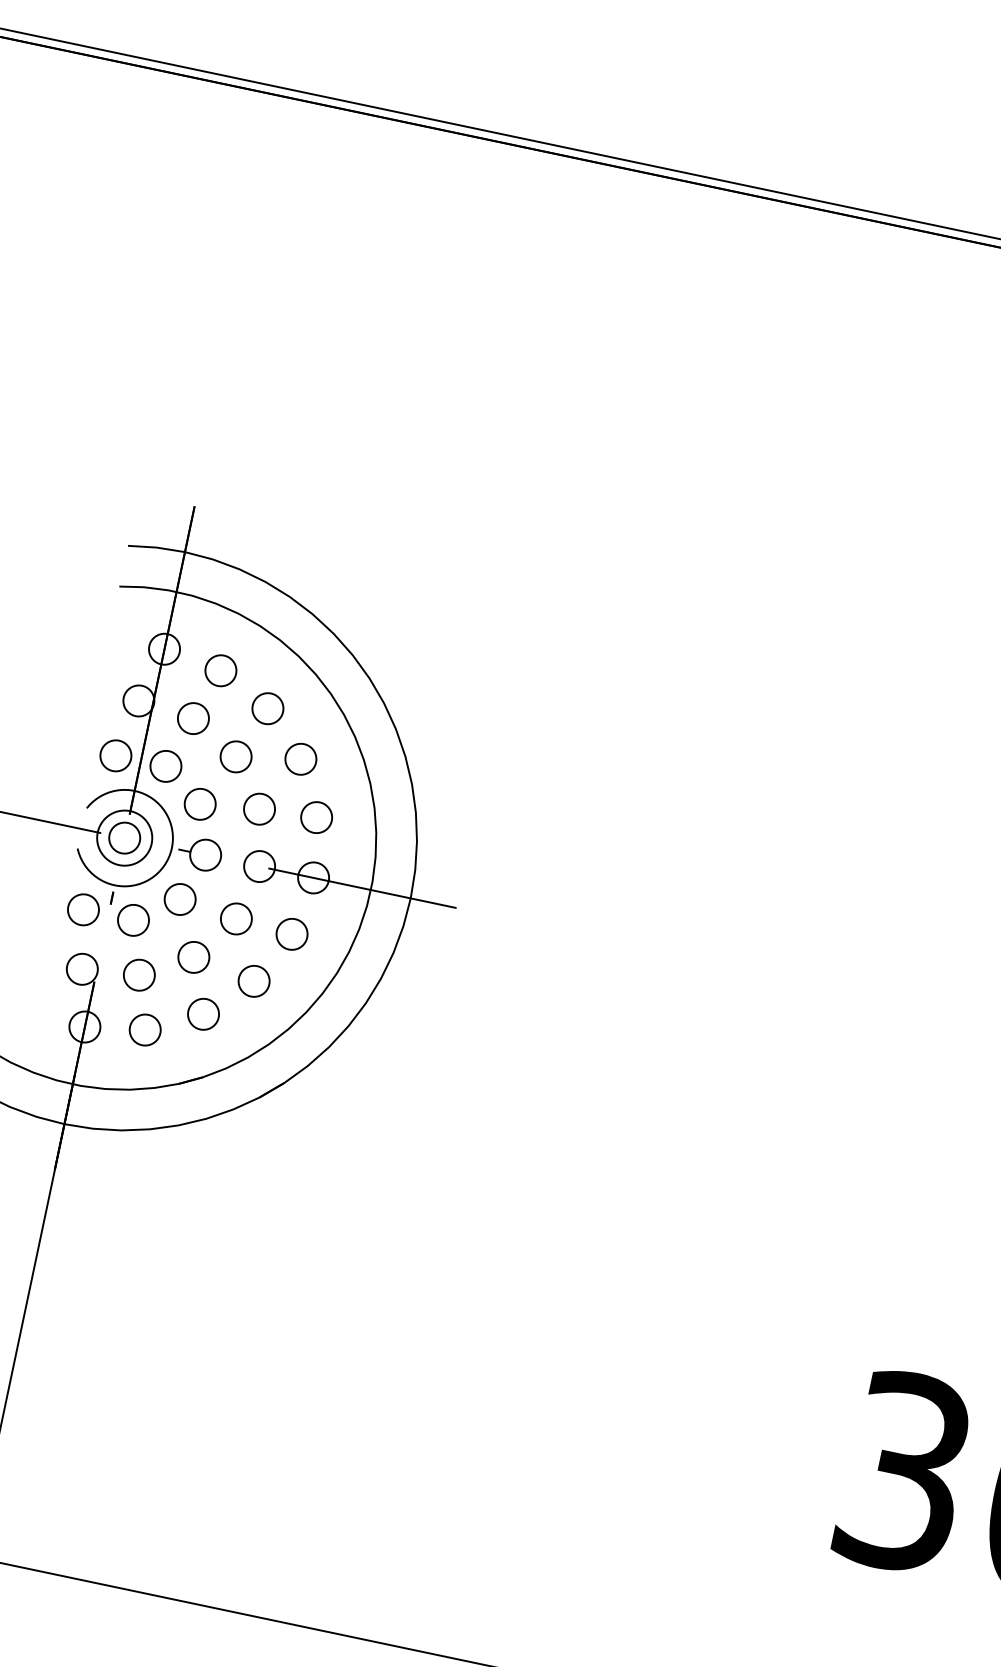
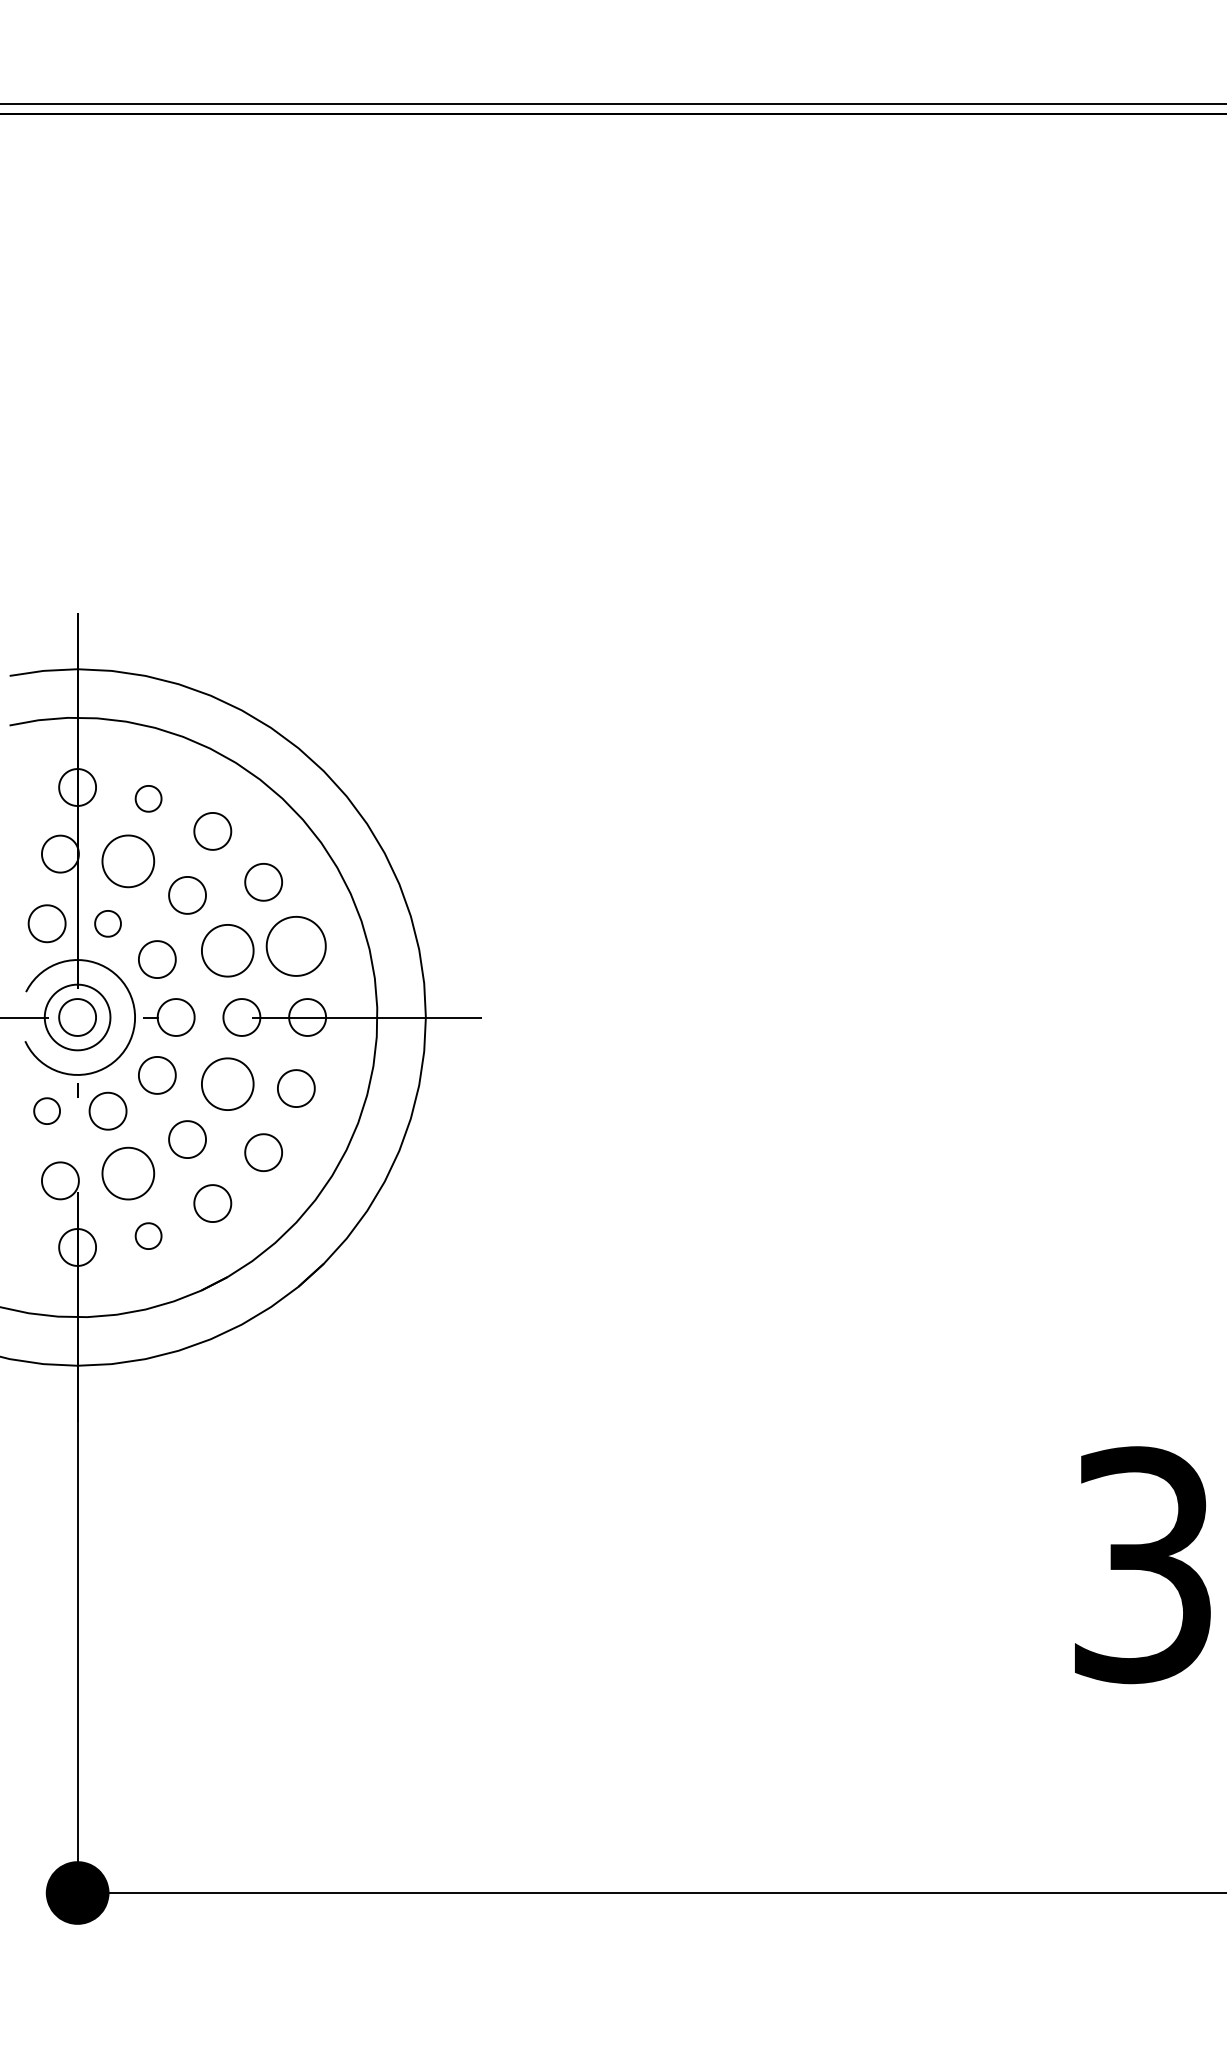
part: (220, 670) -> (148, 798), size x0.7
part: (193, 717) -> (128, 860), size x1.4
part: (165, 766) -> (107, 923), size x0.7
part: (259, 809) -> (227, 950), size x1.4
part: (316, 817) -> (296, 946), size x1.6
part: (83, 909) -> (46, 1110), size x0.7
part: (236, 919) -> (227, 1084), size x1.4
part: (139, 975) -> (128, 1173), size x1.4
part: (145, 1029) -> (148, 1235), size x0.7

